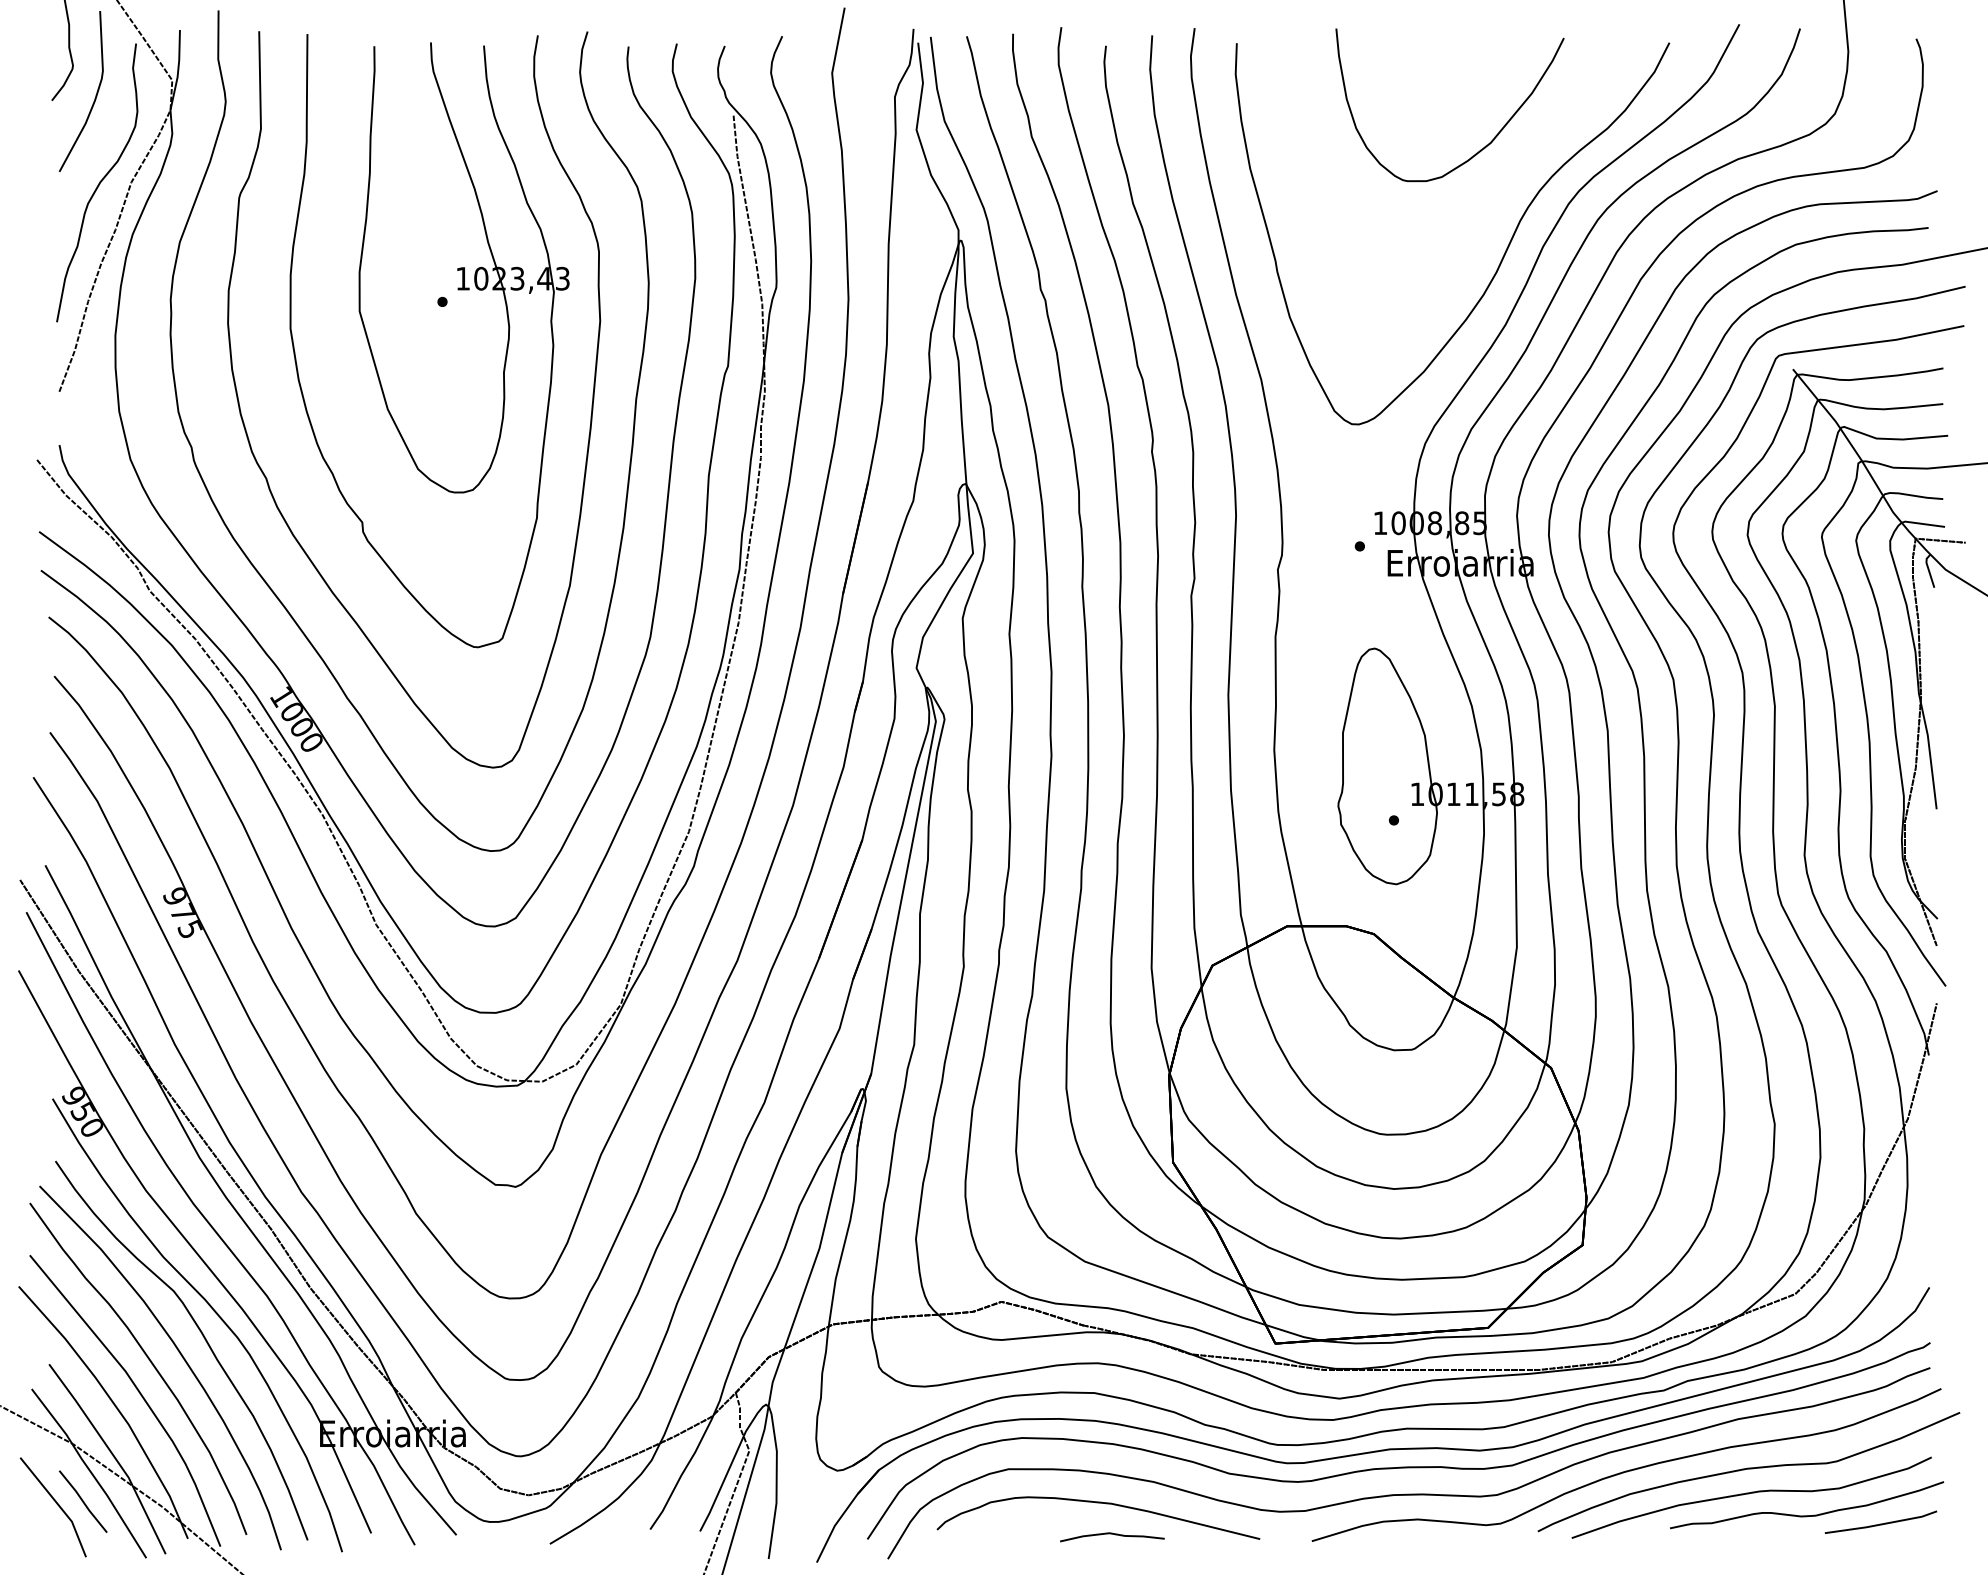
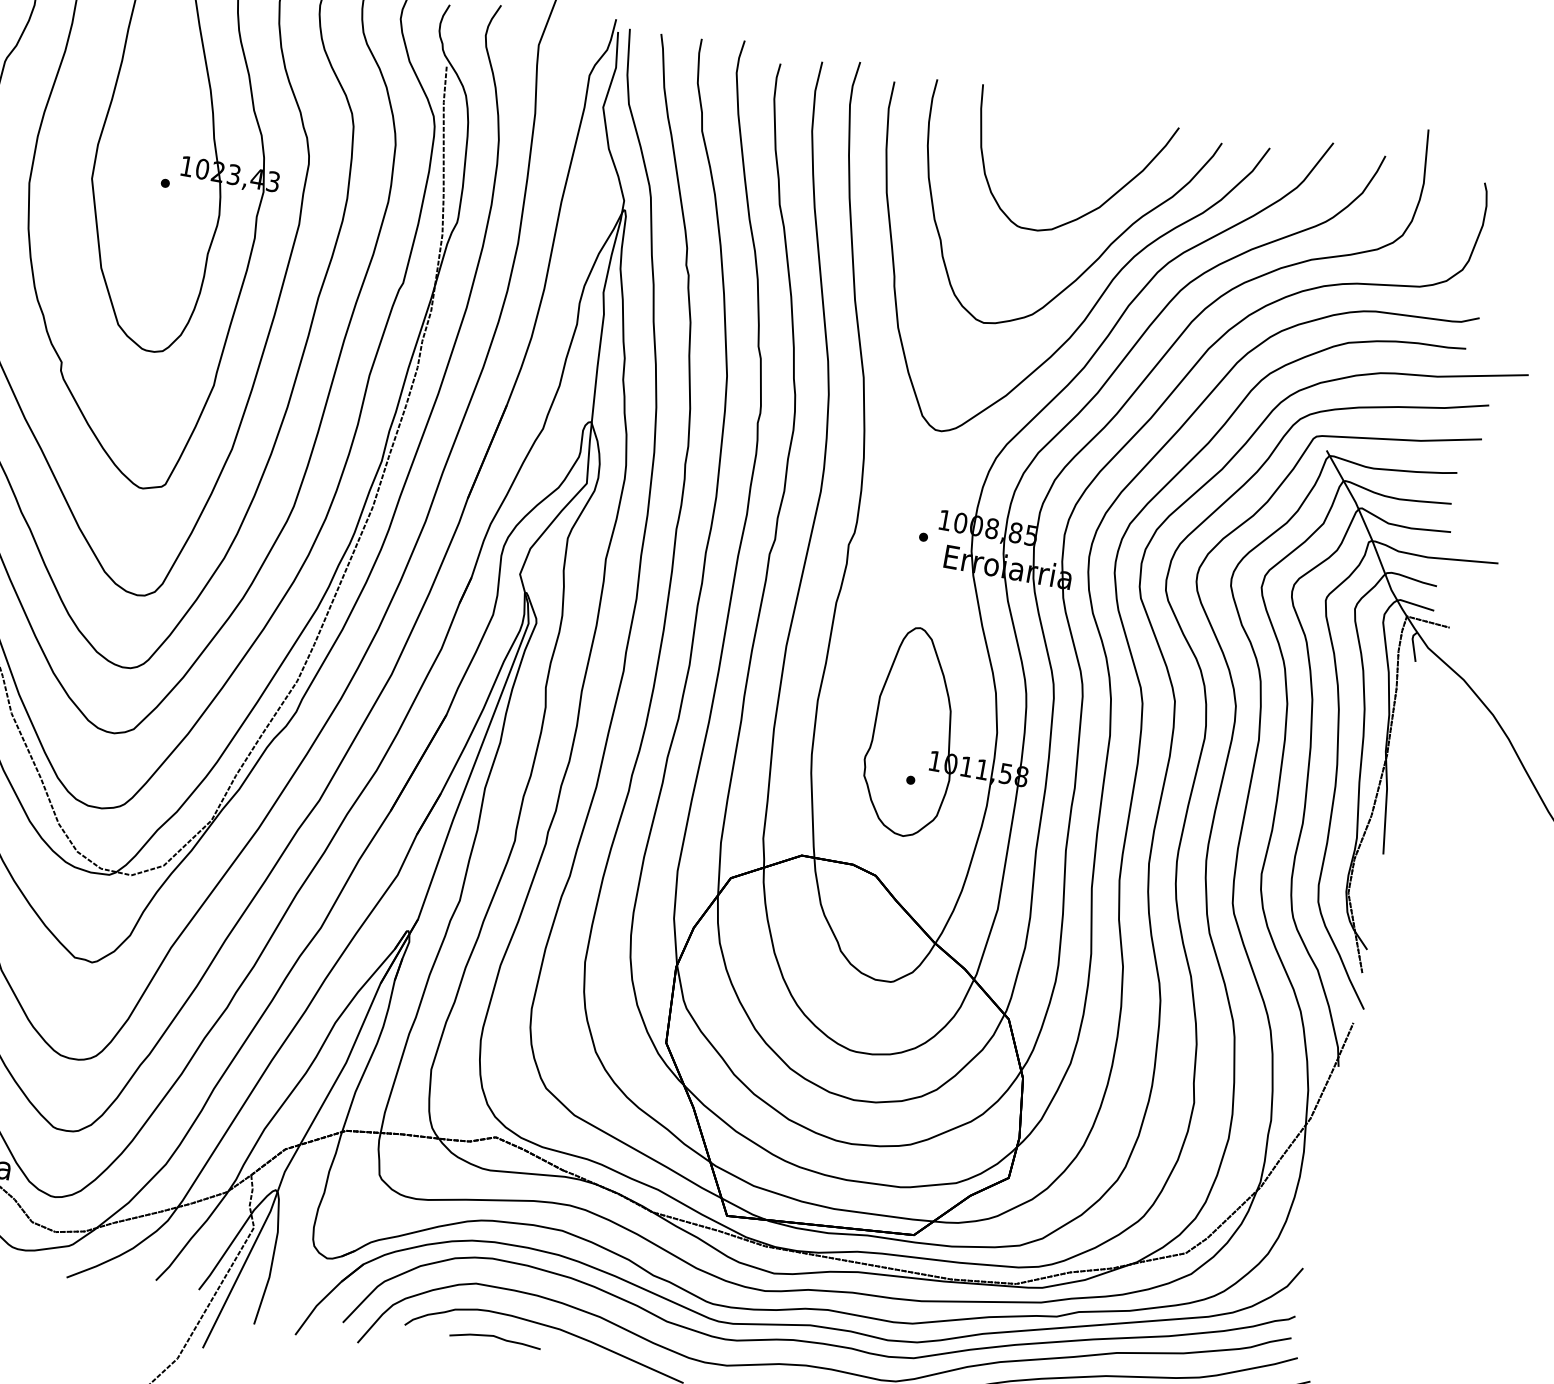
curve: (1502, 193) -> (1101, 253), added
curve: (1112, 1534) -> (495, 1337), moved

